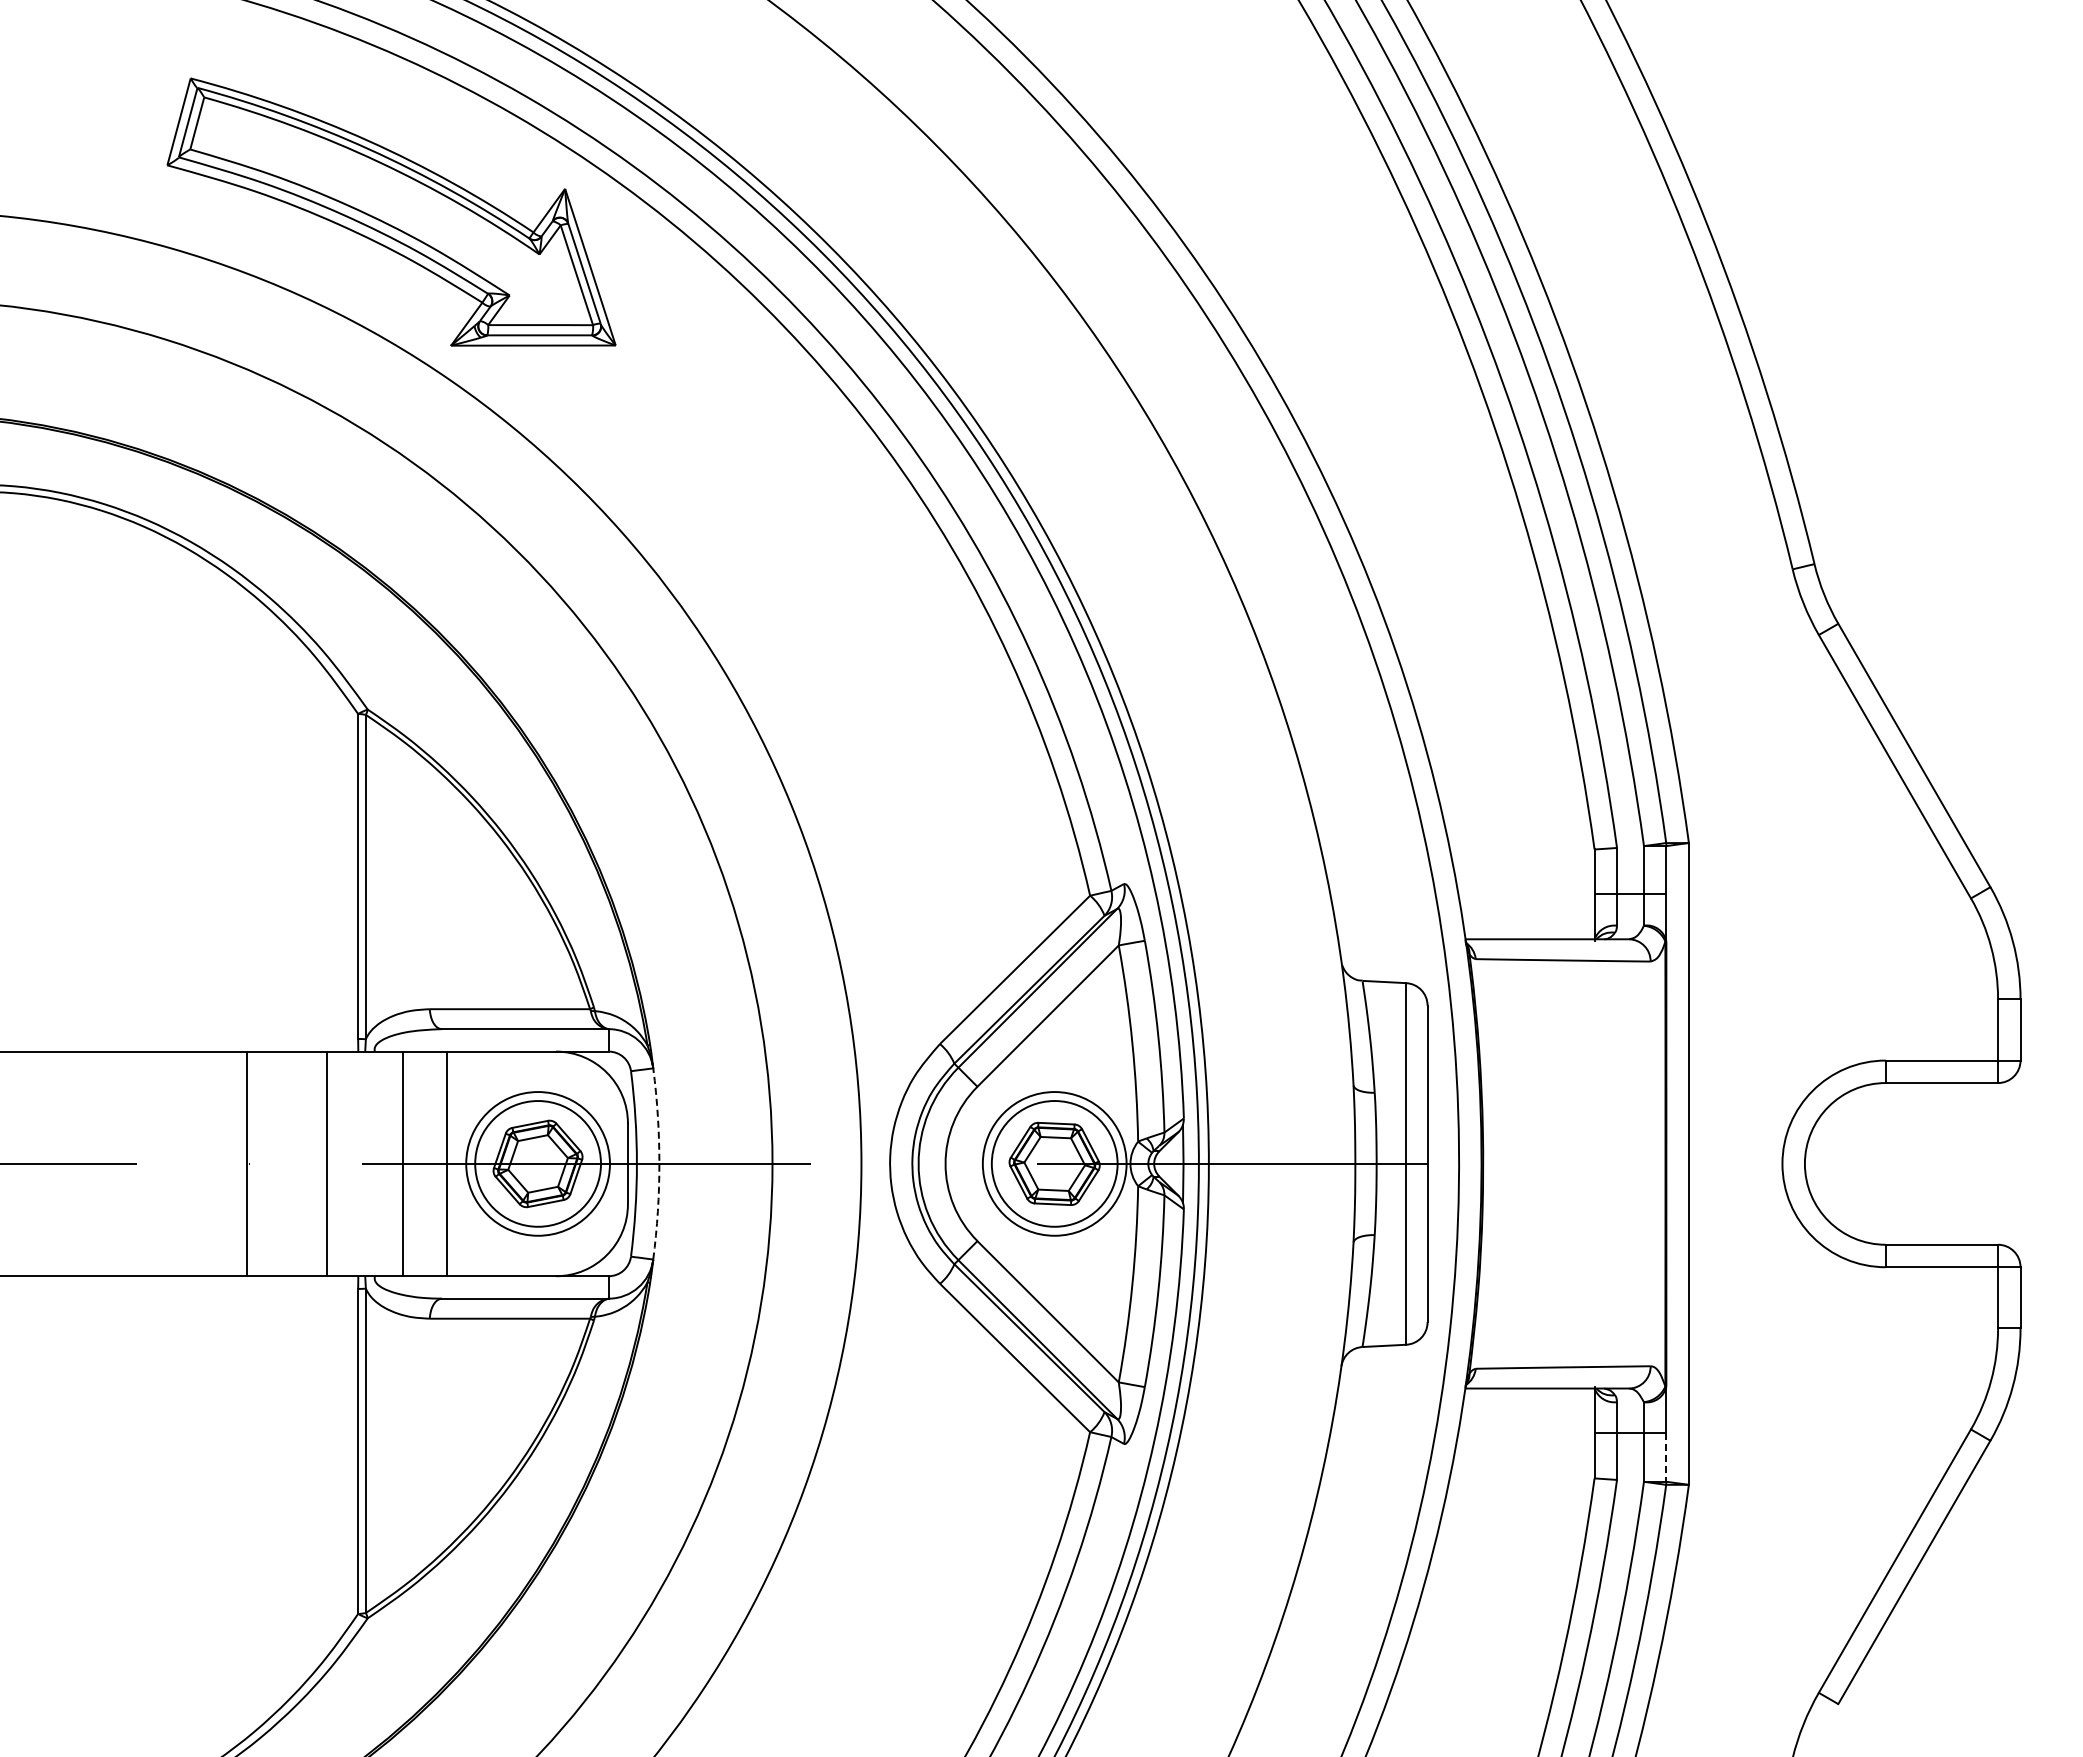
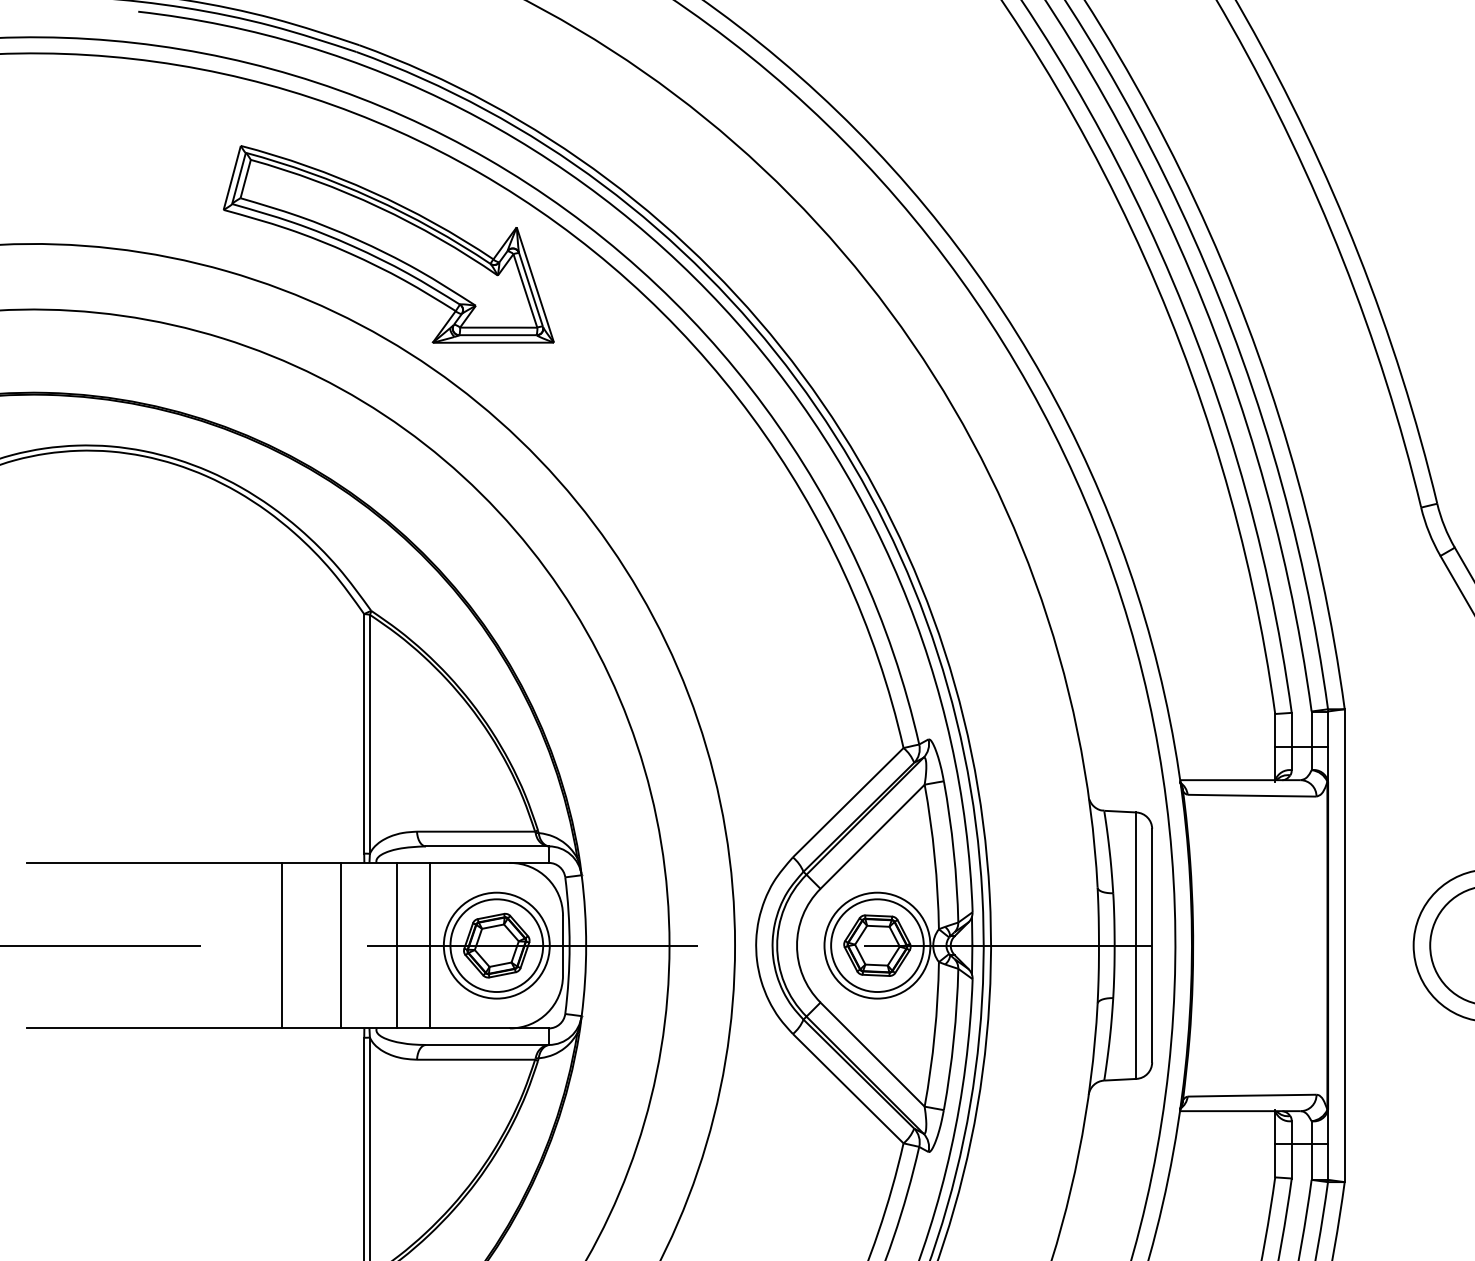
arc: (659, 1163) -> (586, 945), dashed -> solid
line: (1666, 1458) -> (1328, 1162), dashed -> solid

